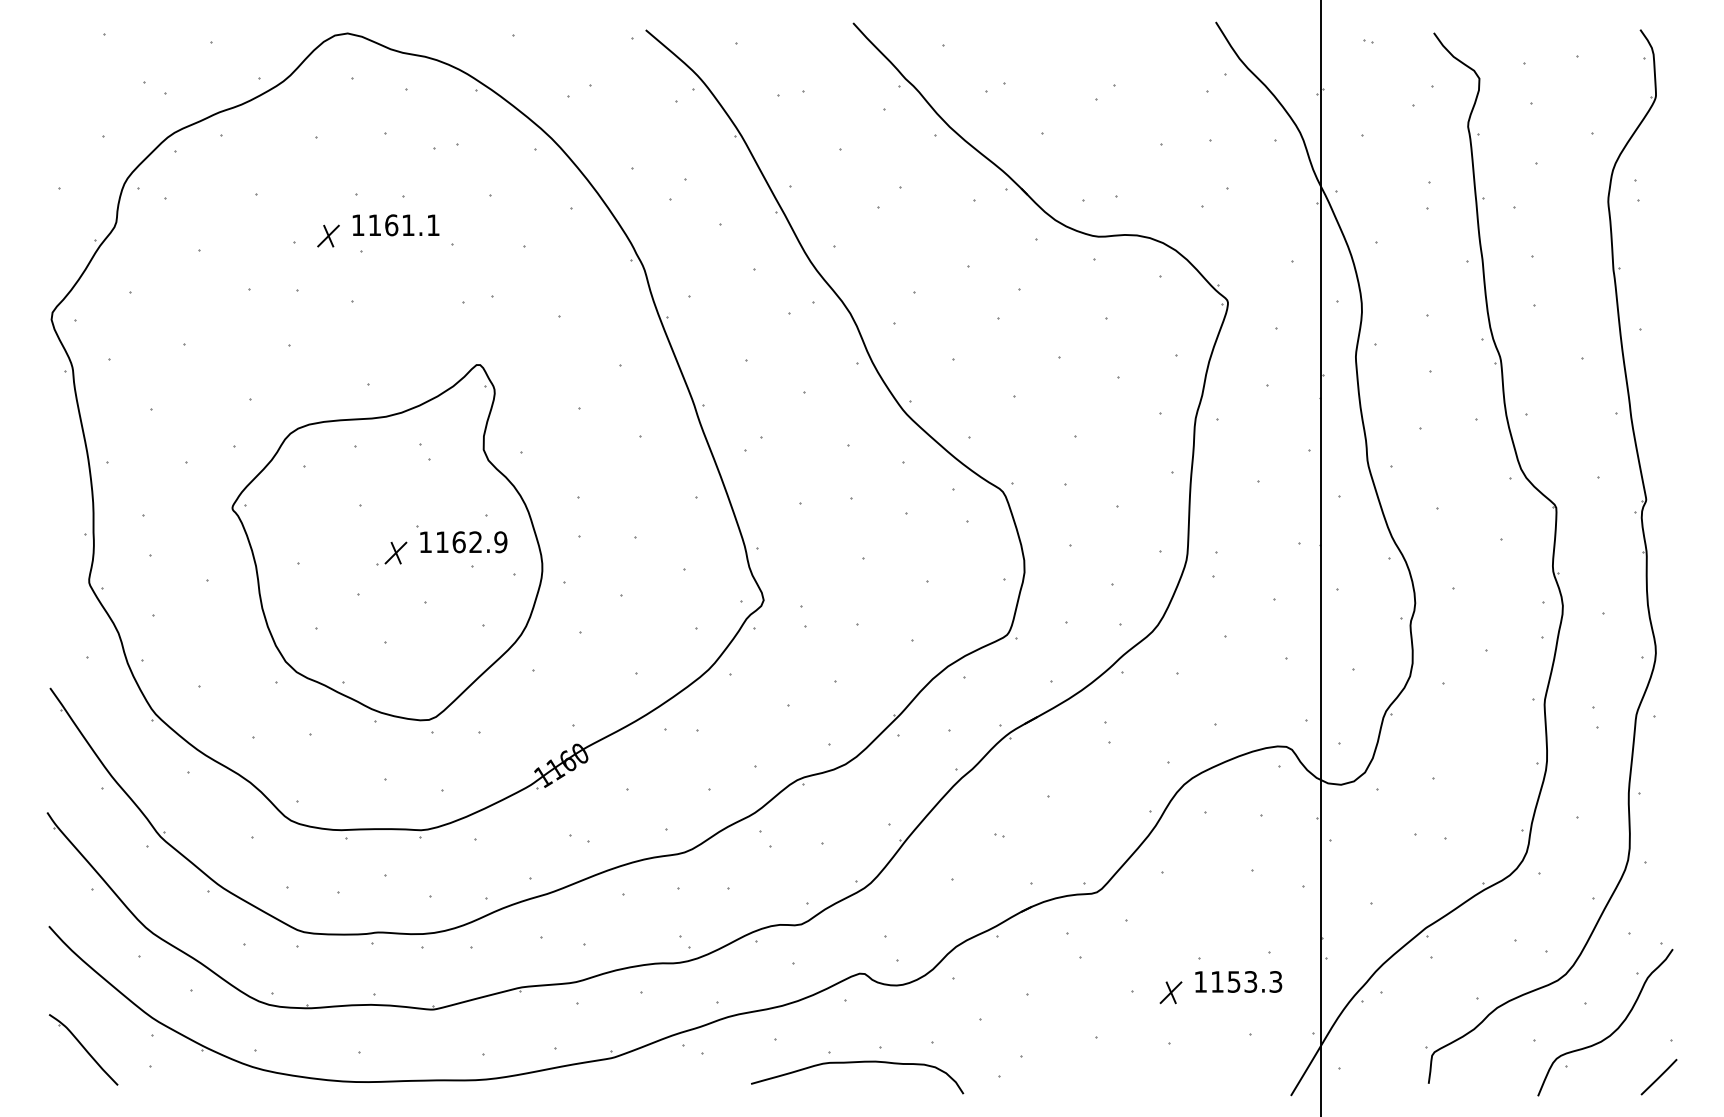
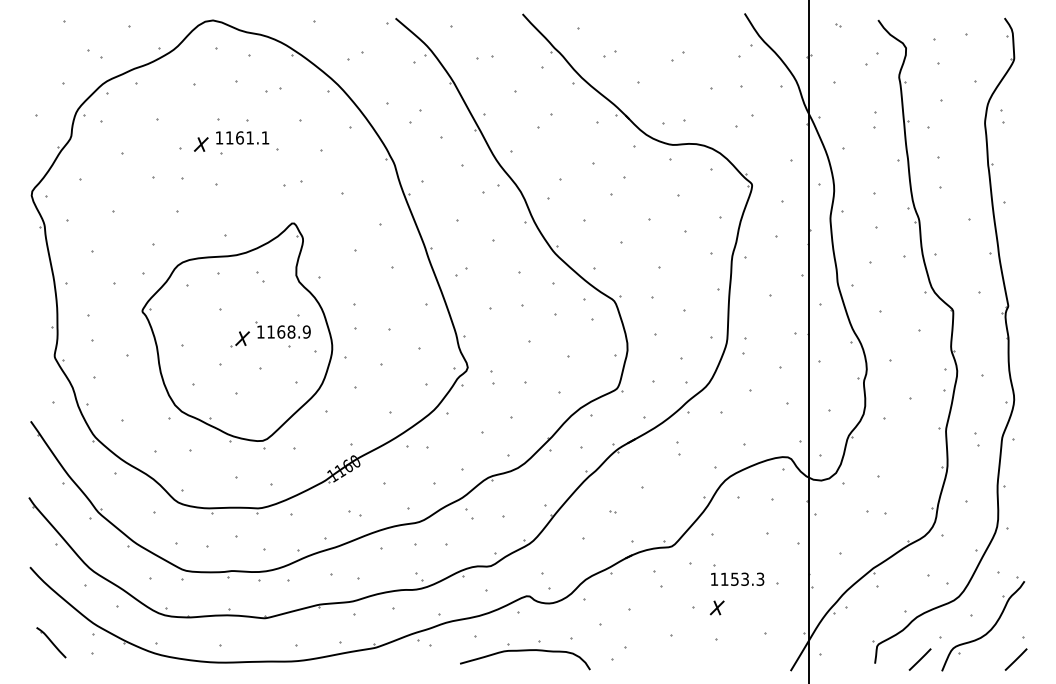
text: (475, 541) -> (291, 331), 1162.9 -> 1168.9
part: (1238, 974) -> (737, 574), moved
part: (83, 1049) -> (51, 642), size x0.7
line: (1501, 1076) -> (919, 659), added

